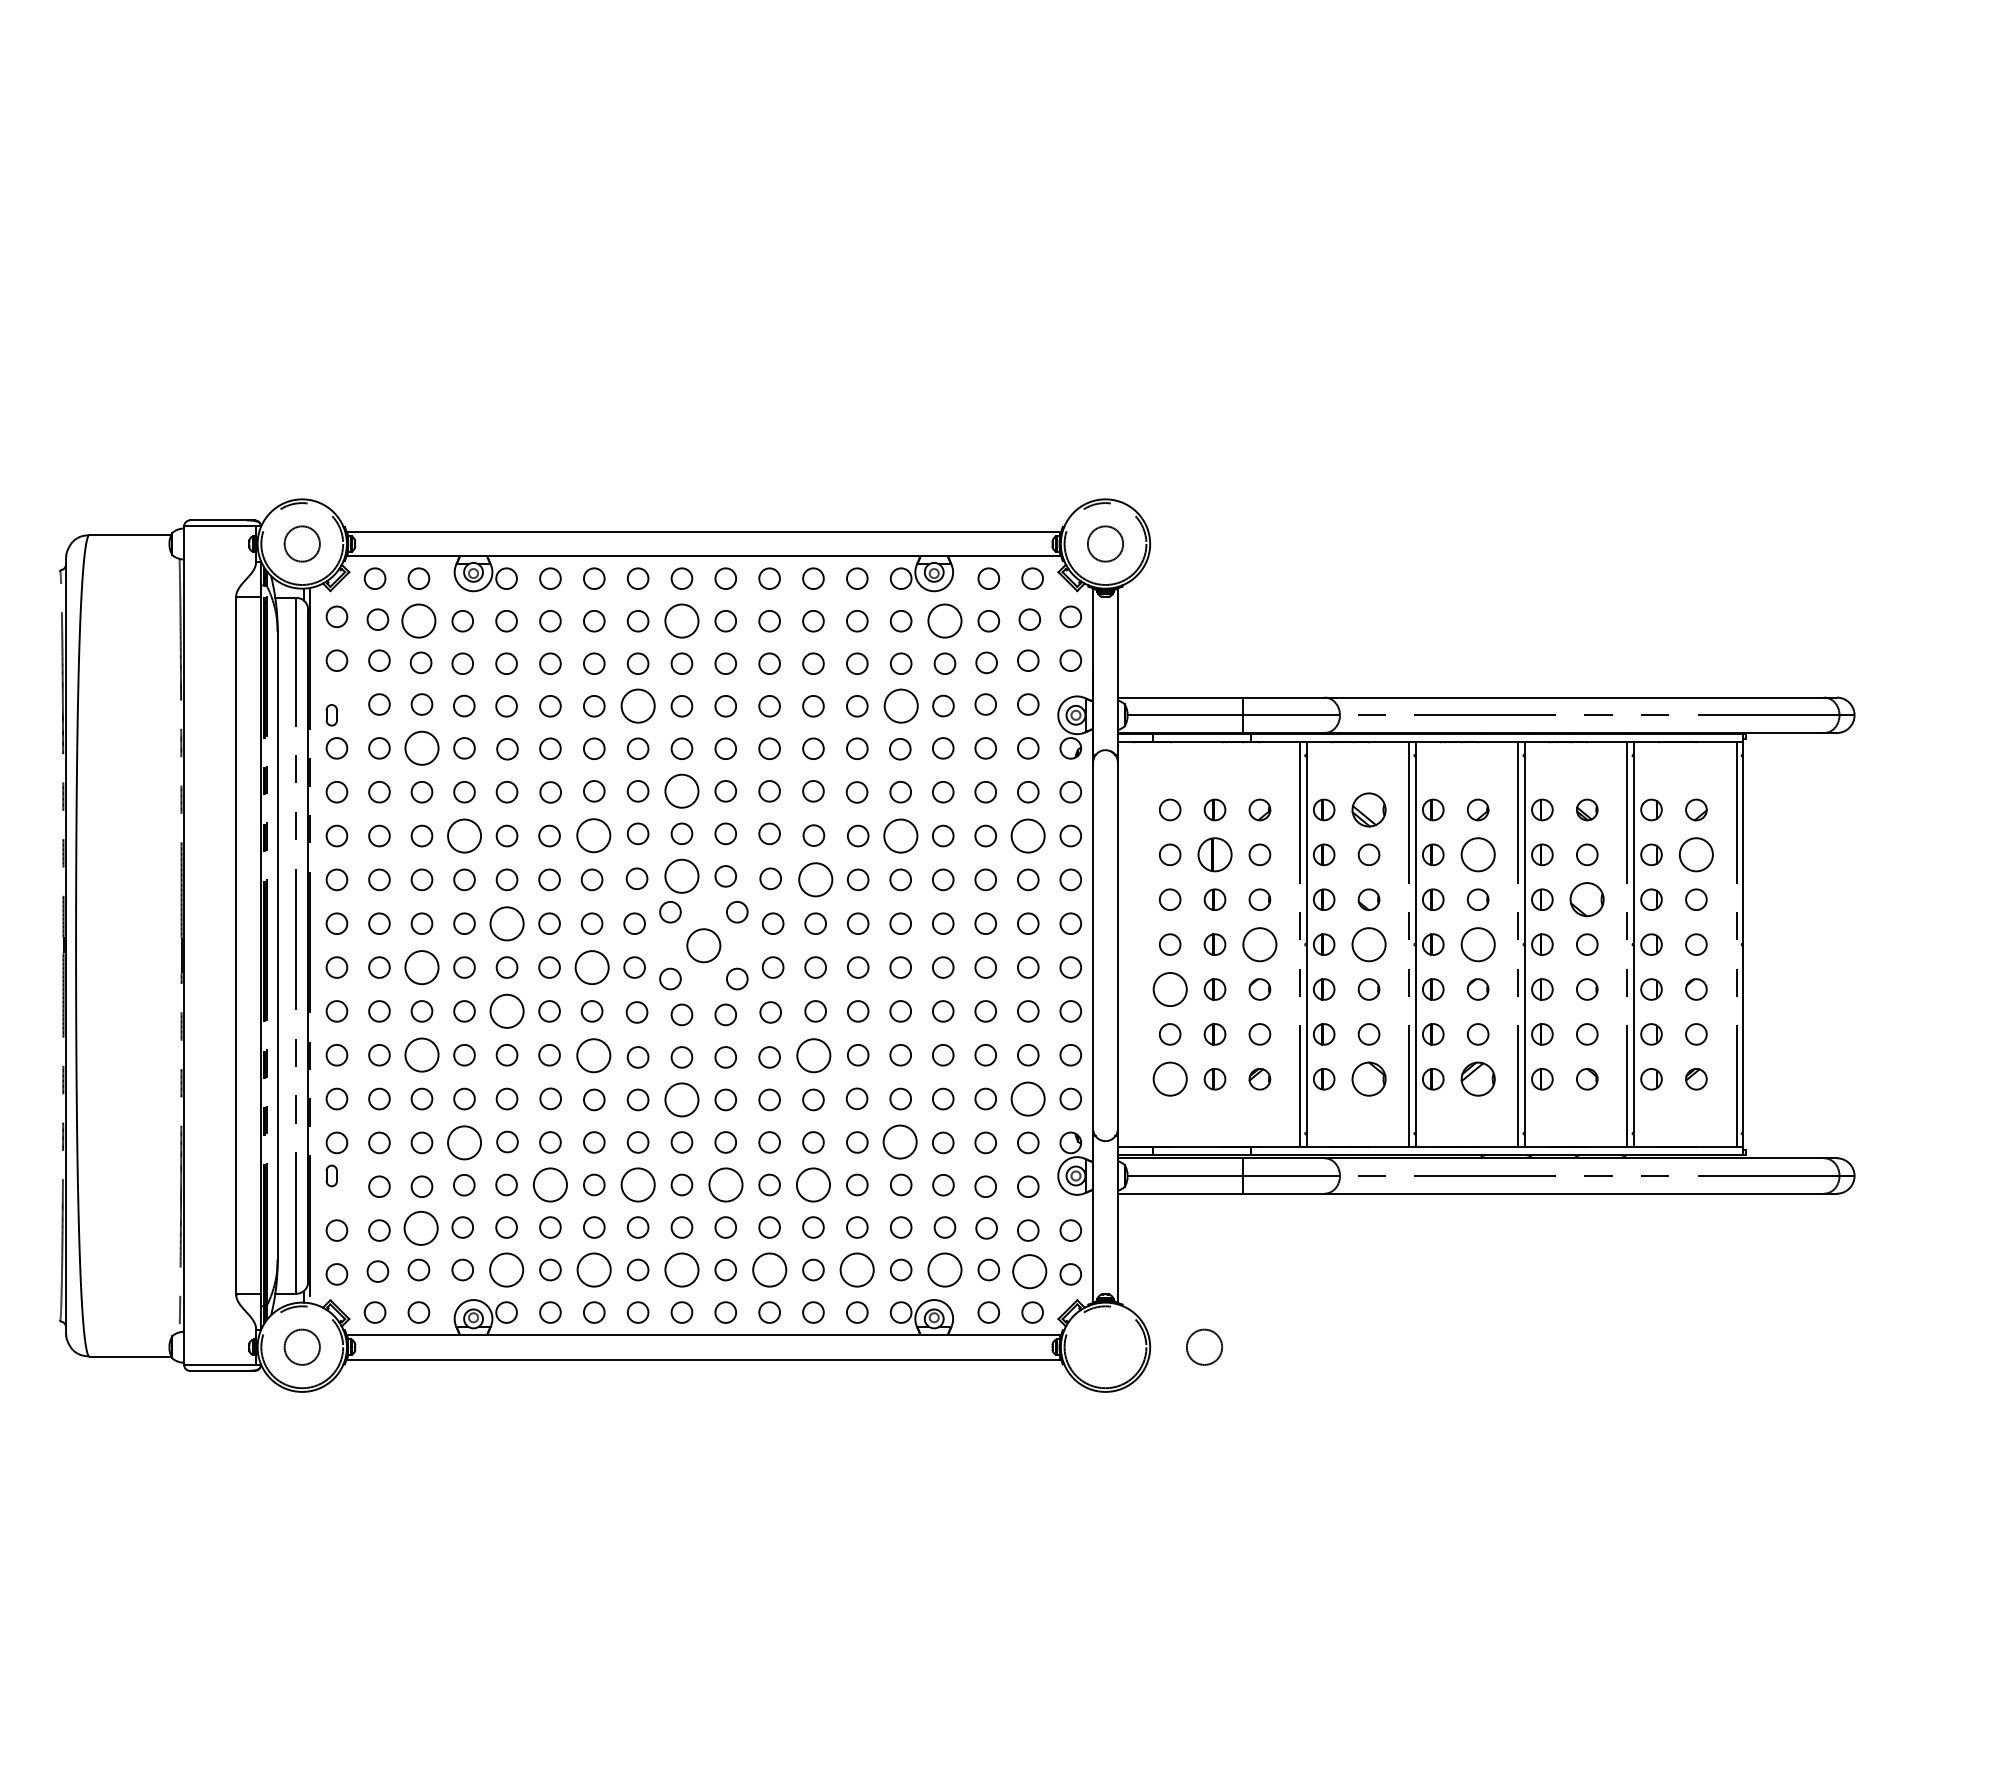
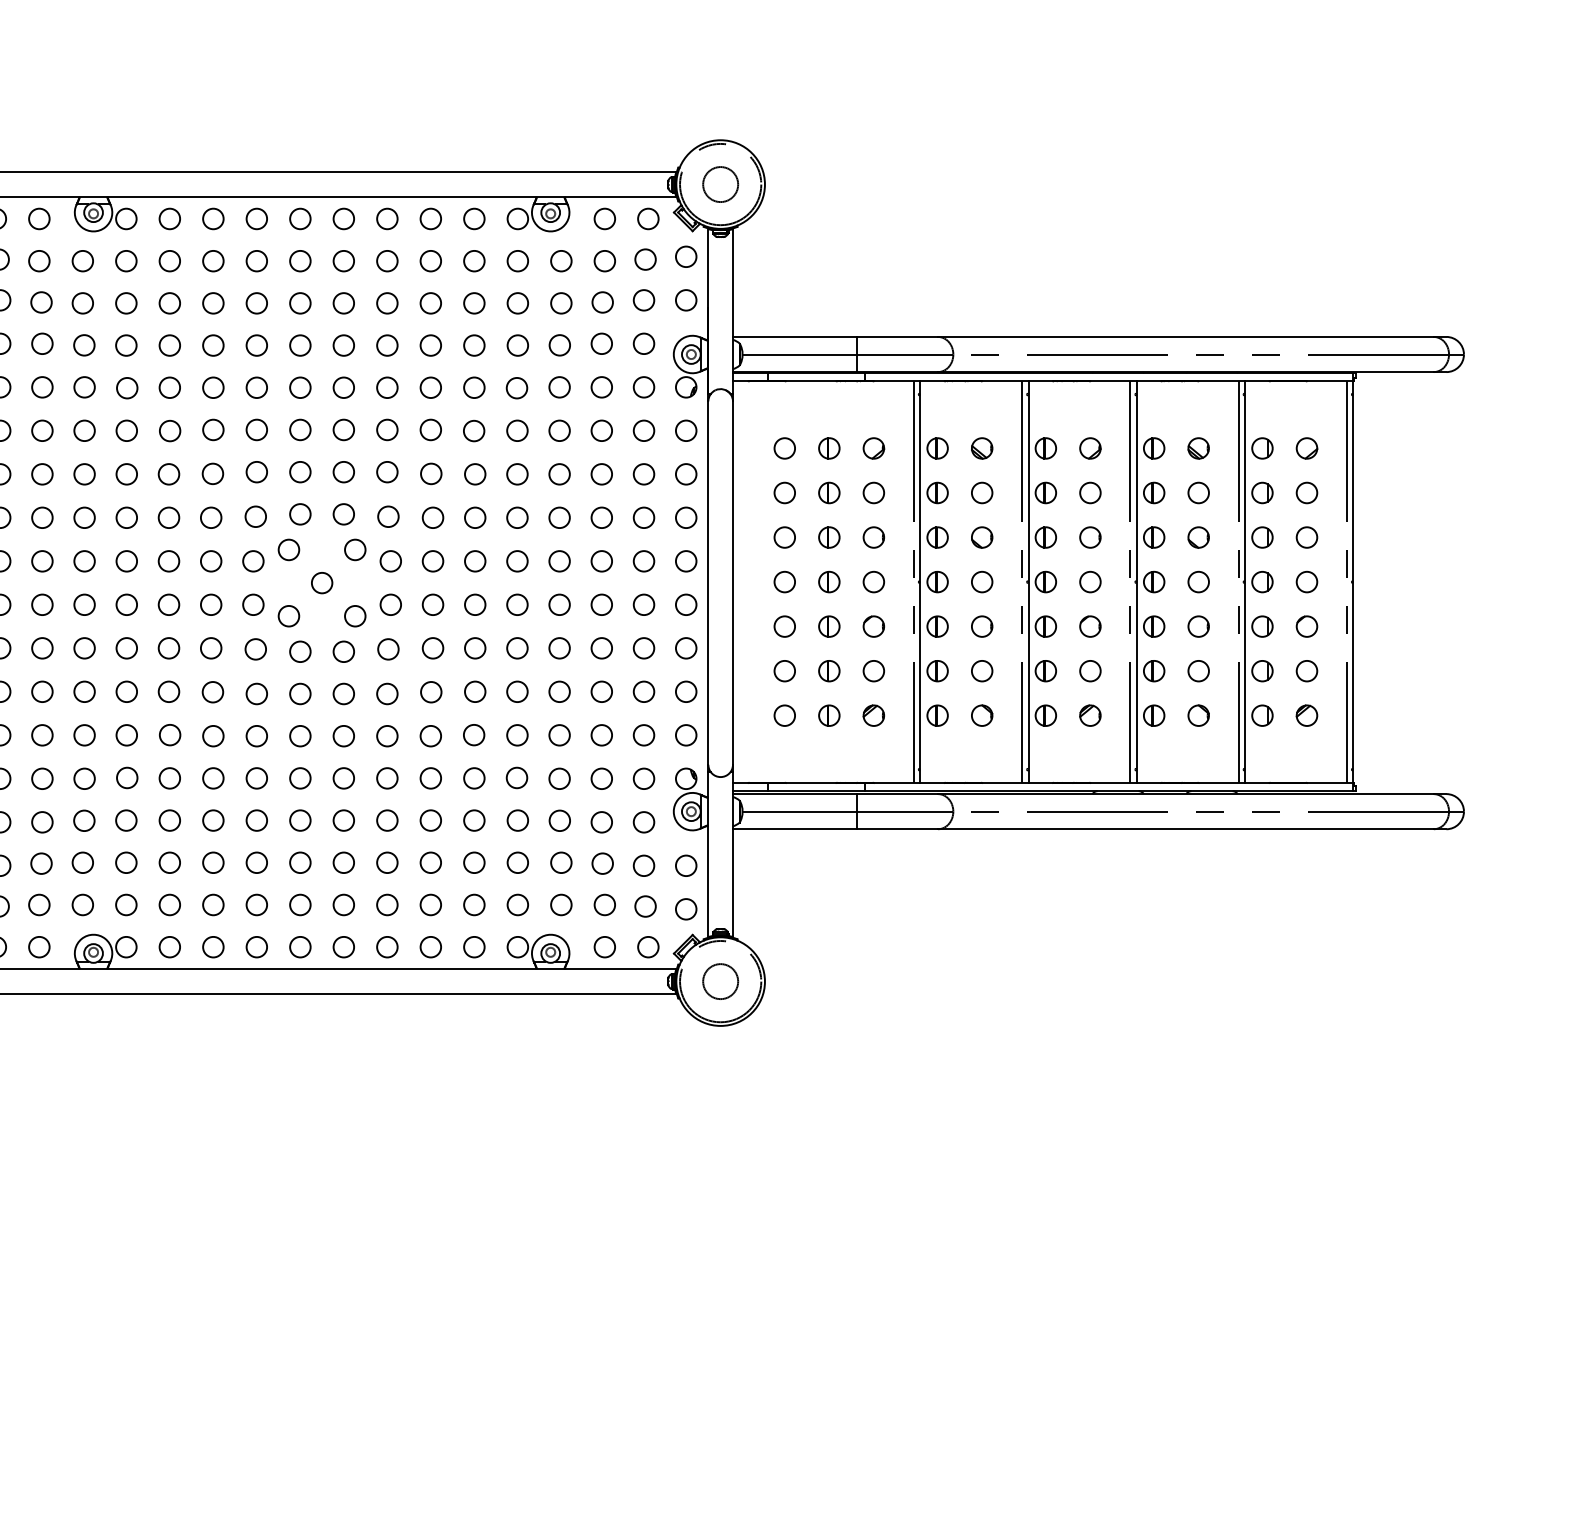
circle: (418, 621) -> (38, 261), size x0.62
circle: (681, 621) -> (299, 261), size x0.62
circle: (944, 621) -> (560, 261), size x0.62
circle: (637, 706) -> (256, 345), size x0.62
circle: (900, 706) -> (517, 345), size x0.62
circle: (421, 748) -> (41, 387), size x0.62
circle: (681, 791) -> (299, 430), size x0.62
part: (1368, 809) -> (981, 447), size x0.62
circle: (464, 835) -> (84, 473), size x0.62
circle: (593, 835) -> (212, 473), size x0.62
circle: (900, 835) -> (517, 473), size x0.62
circle: (1028, 835) -> (644, 473), size x0.62
part: (1214, 854) -> (828, 492), size x0.62
circle: (1477, 854) -> (1089, 492), size x0.62
circle: (1696, 854) -> (1307, 492), size x0.62
circle: (681, 876) -> (299, 514), size x0.62
circle: (815, 879) -> (432, 517), size x0.62
part: (1587, 899) -> (1198, 537), size x0.62
circle: (506, 923) -> (126, 561), size x0.62
circle: (1259, 944) -> (873, 581), size x0.62
circle: (1368, 944) -> (981, 581), size x0.62
circle: (1477, 944) -> (1089, 581), size x0.62
circle: (703, 945) -> (321, 582), size x0.62
circle: (421, 967) -> (41, 604), size x0.62
circle: (591, 967) -> (210, 604), size x0.62
circle: (1169, 989) -> (784, 626), size x0.62
circle: (506, 1011) -> (126, 648), size x0.62
circle: (421, 1055) -> (41, 692), size x0.62
circle: (593, 1055) -> (212, 692), size x0.62
circle: (813, 1055) -> (430, 692), size x0.62
circle: (1169, 1079) -> (784, 715), size x0.62
part: (1368, 1079) -> (981, 715), size x0.62
part: (1477, 1079) -> (1089, 715), size x0.62
circle: (1028, 1098) -> (644, 734), size x0.62
circle: (681, 1099) -> (299, 735), size x0.62
circle: (900, 1141) -> (517, 777), size x0.62
circle: (464, 1142) -> (84, 778), size x0.62
circle: (550, 1184) -> (169, 820), size x0.62
circle: (637, 1184) -> (256, 820), size x0.62
circle: (725, 1184) -> (343, 820), size x0.62
circle: (813, 1184) -> (430, 820), size x0.62
circle: (420, 1228) -> (40, 863), size x0.62
circle: (506, 1269) -> (126, 904), size x0.62
circle: (594, 1269) -> (213, 904), size x0.62
circle: (681, 1269) -> (299, 904), size x0.62
circle: (769, 1269) -> (387, 904), size x0.62
circle: (857, 1269) -> (474, 904), size x0.62
circle: (944, 1269) -> (560, 904), size x0.62
circle: (1029, 1271) -> (645, 906), size x0.62
circle: (1204, 1346) -> (720, 980), moved

